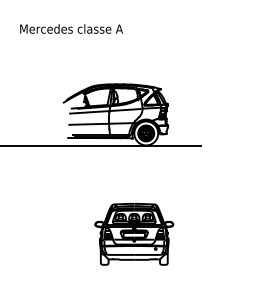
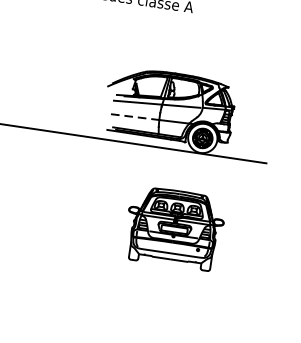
line: (89, 124) -> (135, 117), solid -> dashed
part: (134, 234) -> (174, 228), moved

